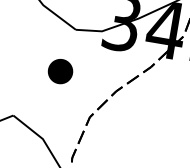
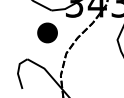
part: (60, 70) -> (47, 32), size x1.6

